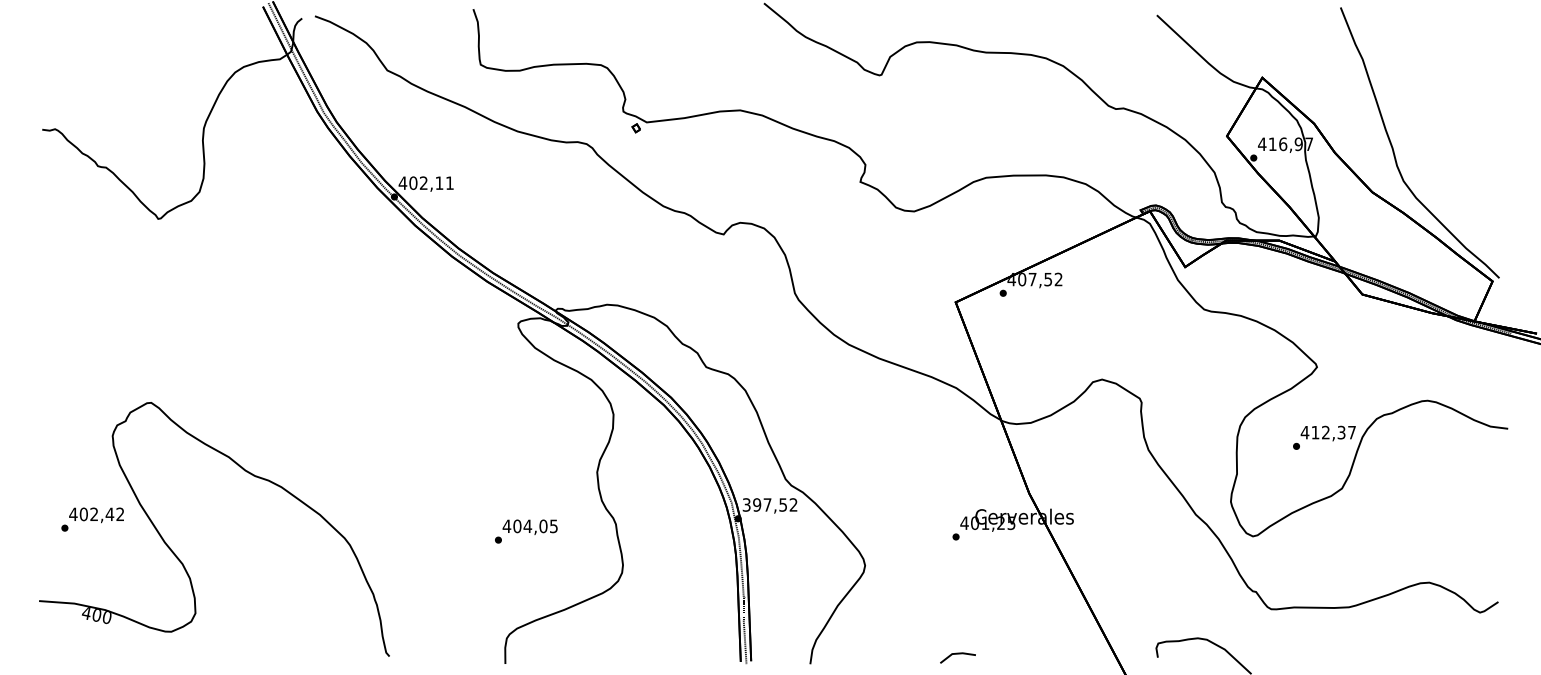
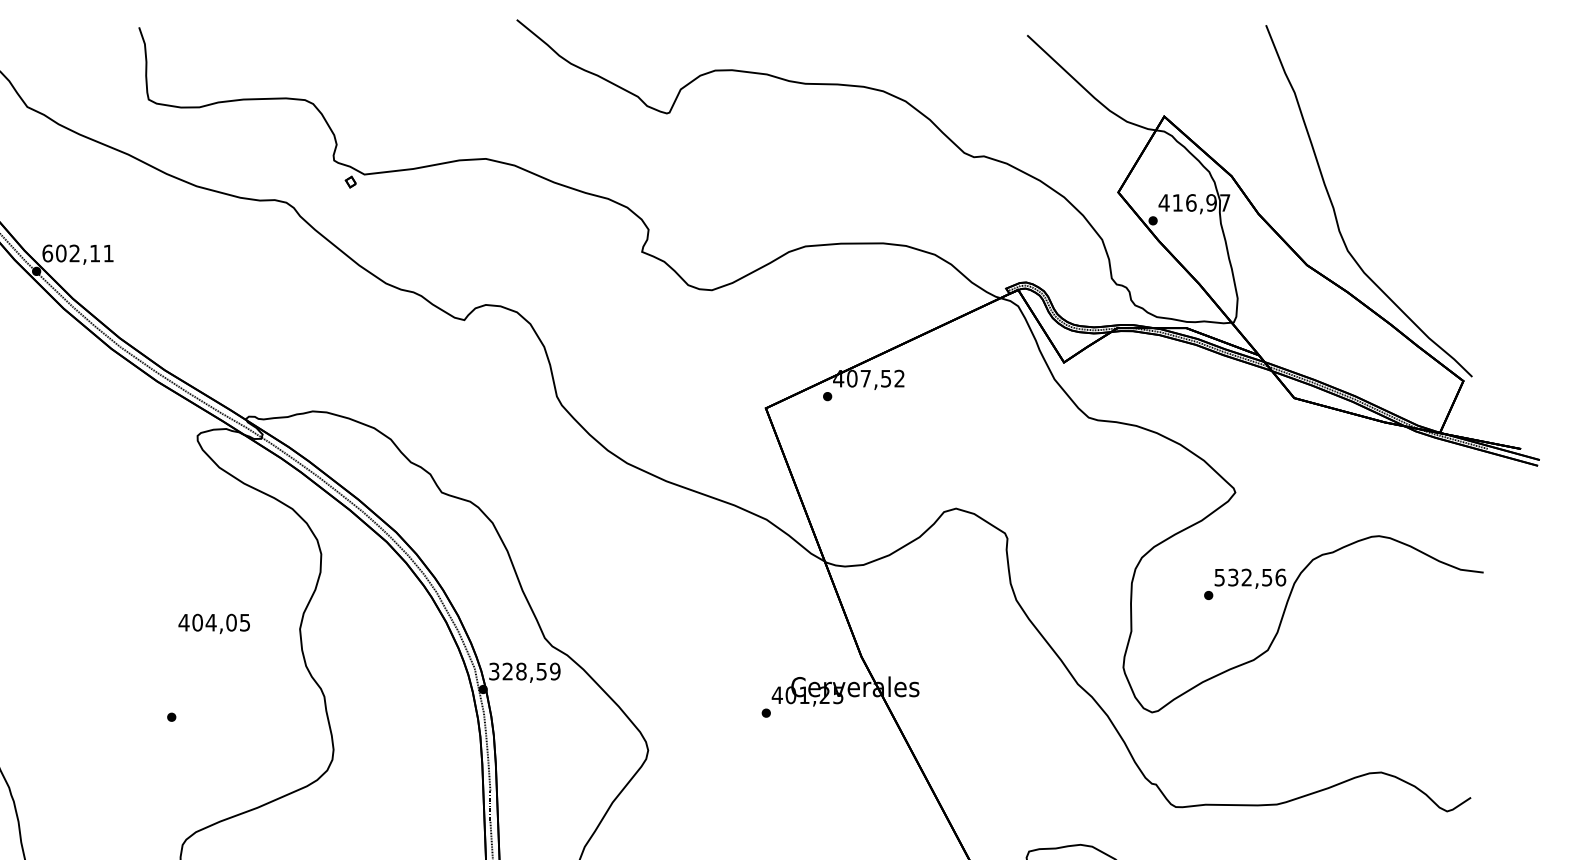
text: (402, 182) -> (47, 252), 402,11 -> 602,11
text: (1328, 432) -> (1250, 577), 412,37 -> 532,56
text: (775, 504) -> (531, 670), 397,52 -> 328,59
text: (529, 526) -> (213, 622), moved

